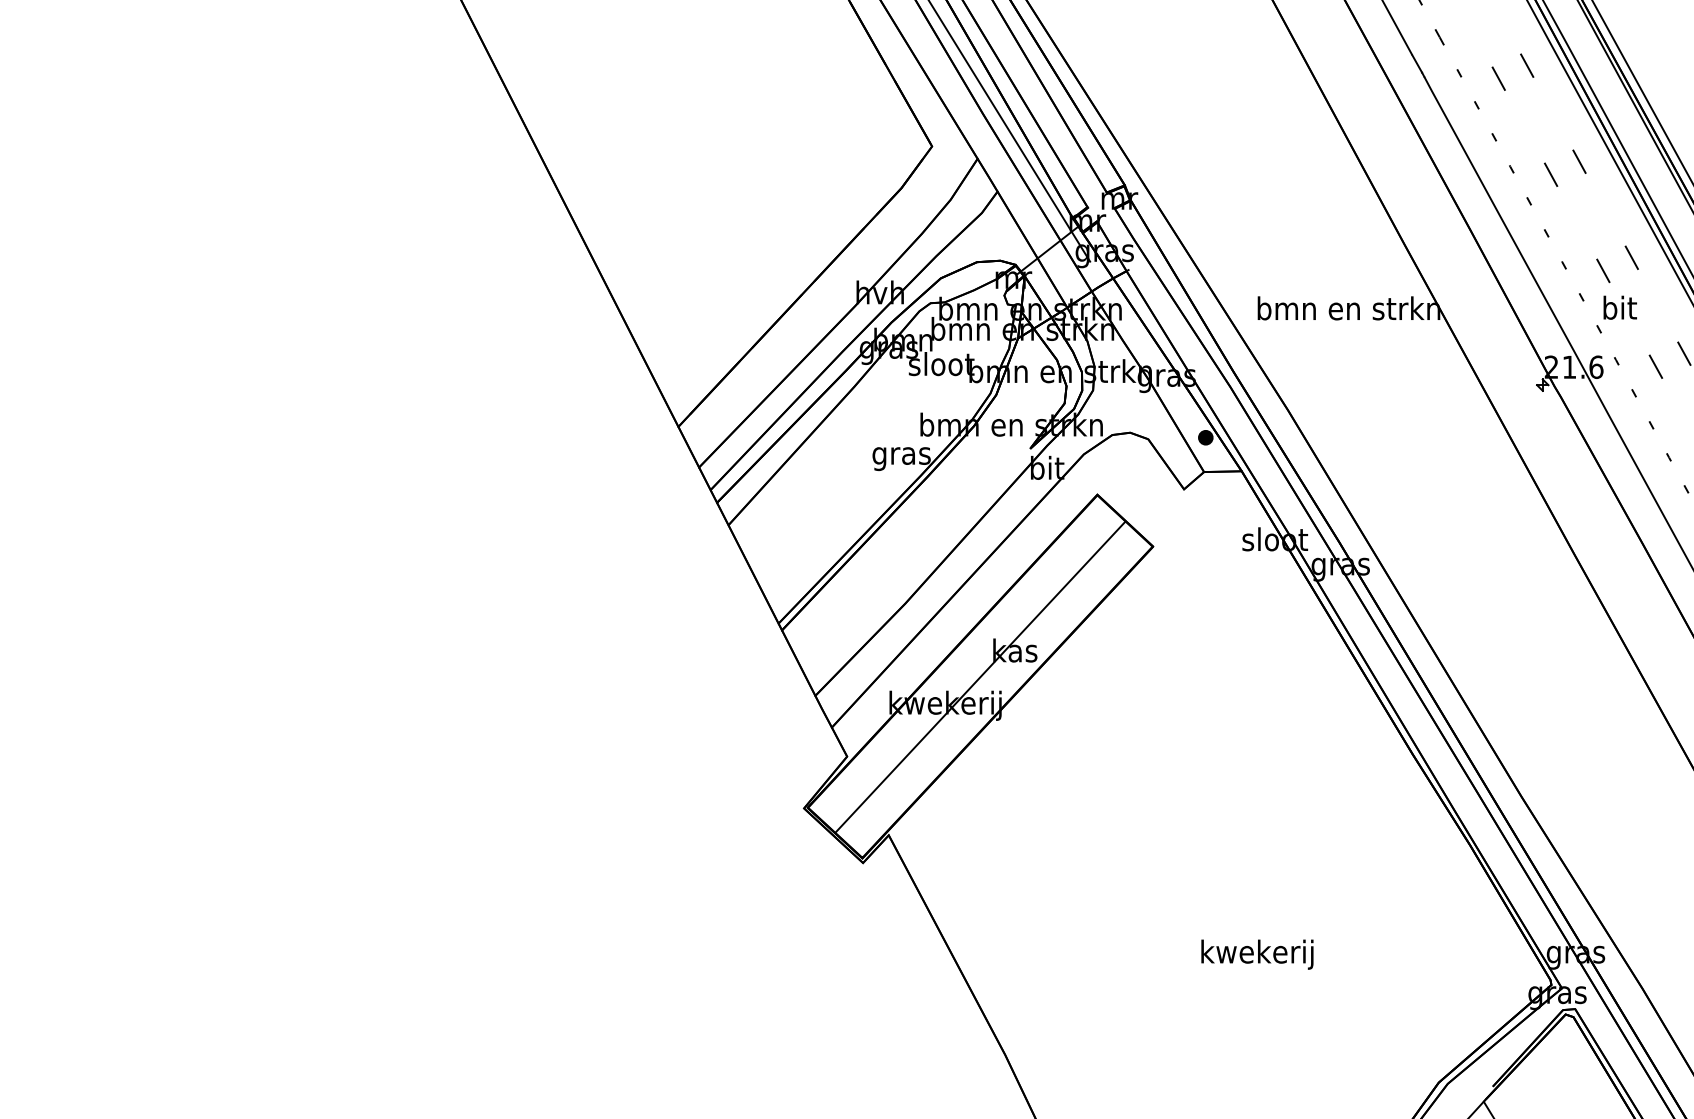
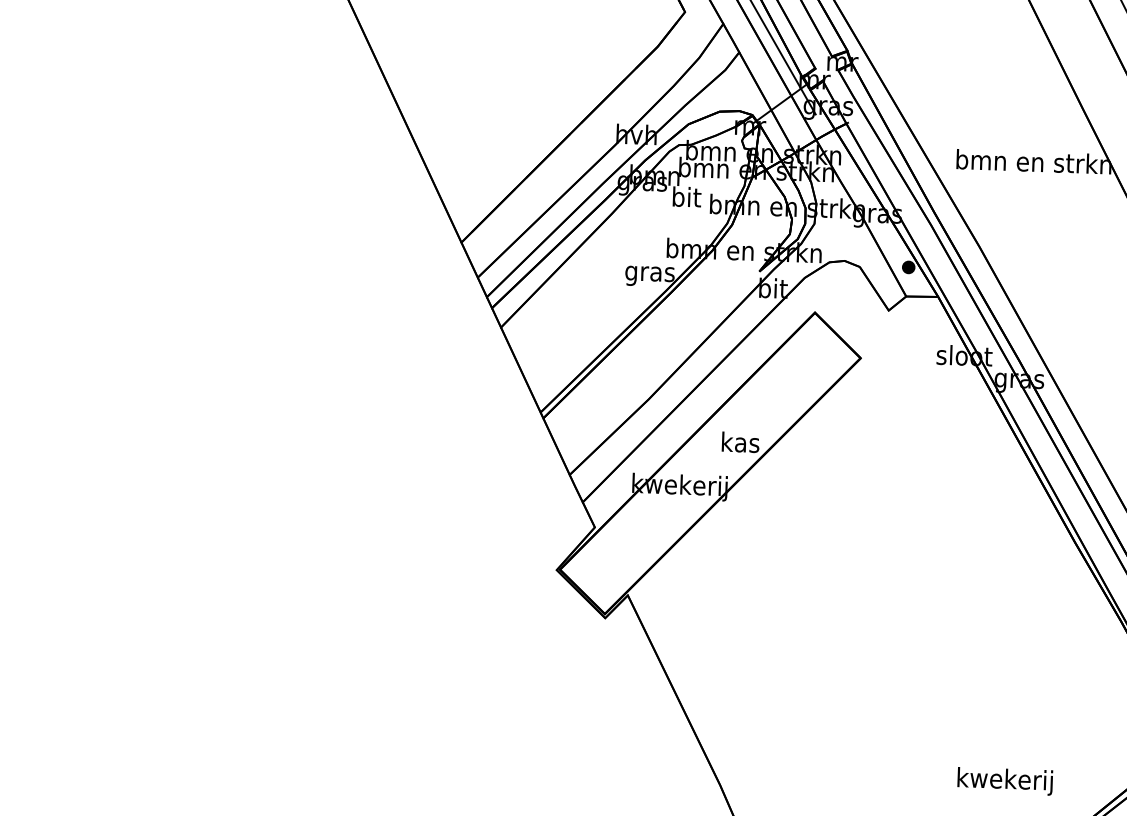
text: (941, 364) -> (686, 197), sloot -> bit
line: (980, 677) -> (710, 464), removed
text: (1257, 954) -> (1005, 781), moved

